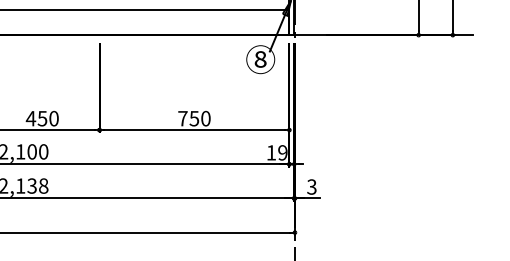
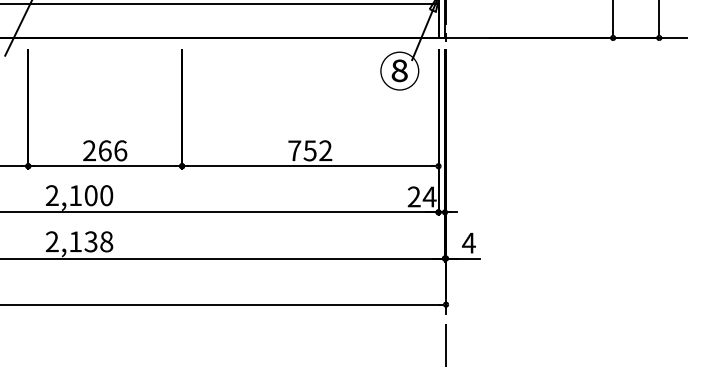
text: (42, 118) -> (104, 150), 450 -> 266
text: (205, 118) -> (325, 150), 750 -> 752
text: (276, 152) -> (421, 196), 19 -> 24
text: (311, 186) -> (468, 242), 3 -> 4

